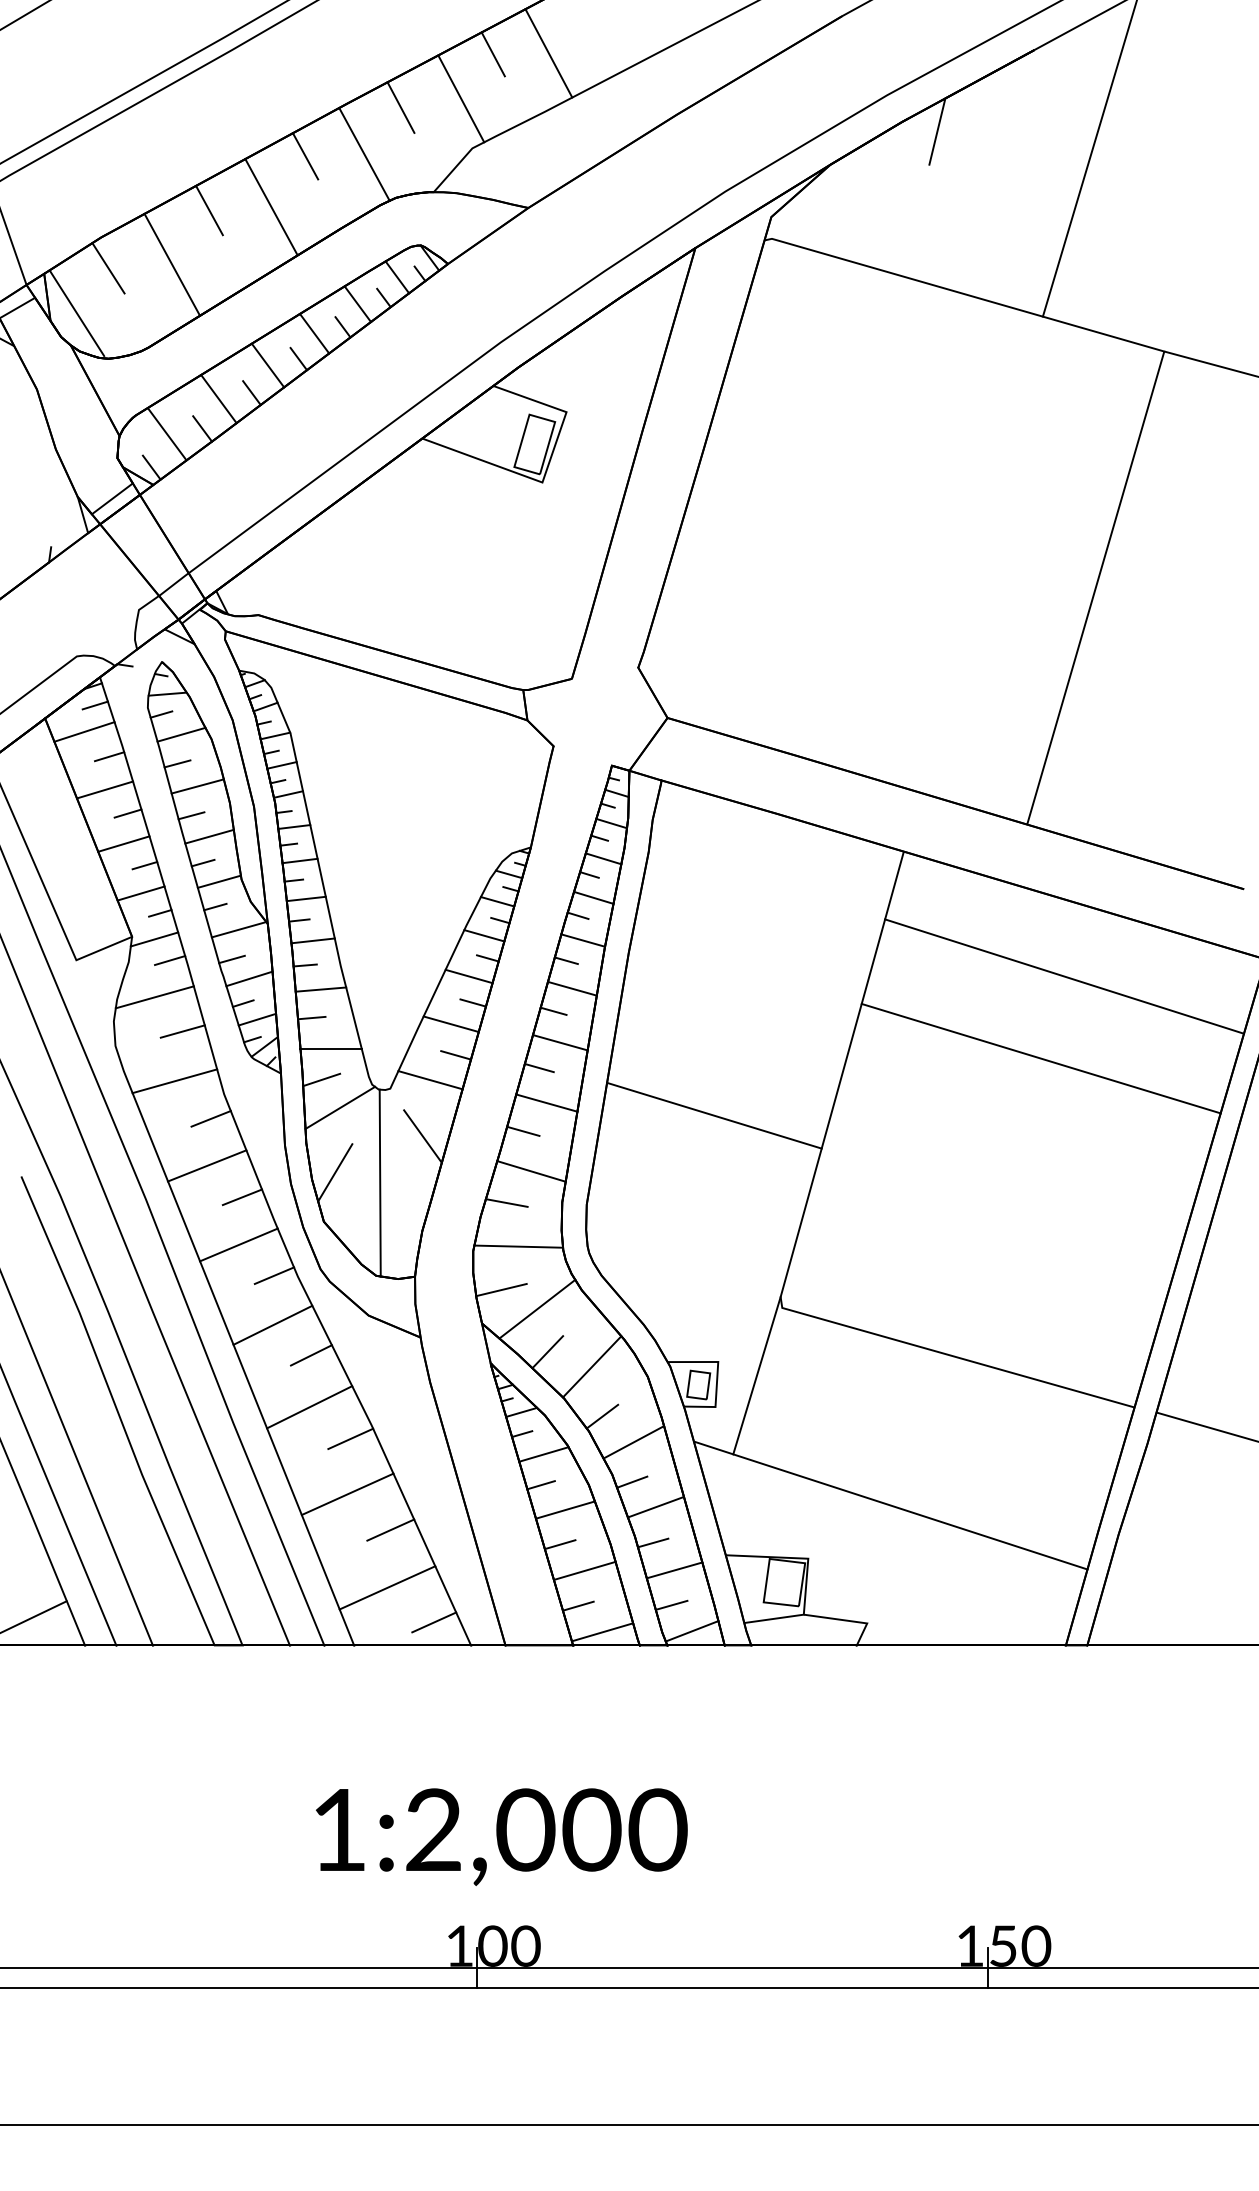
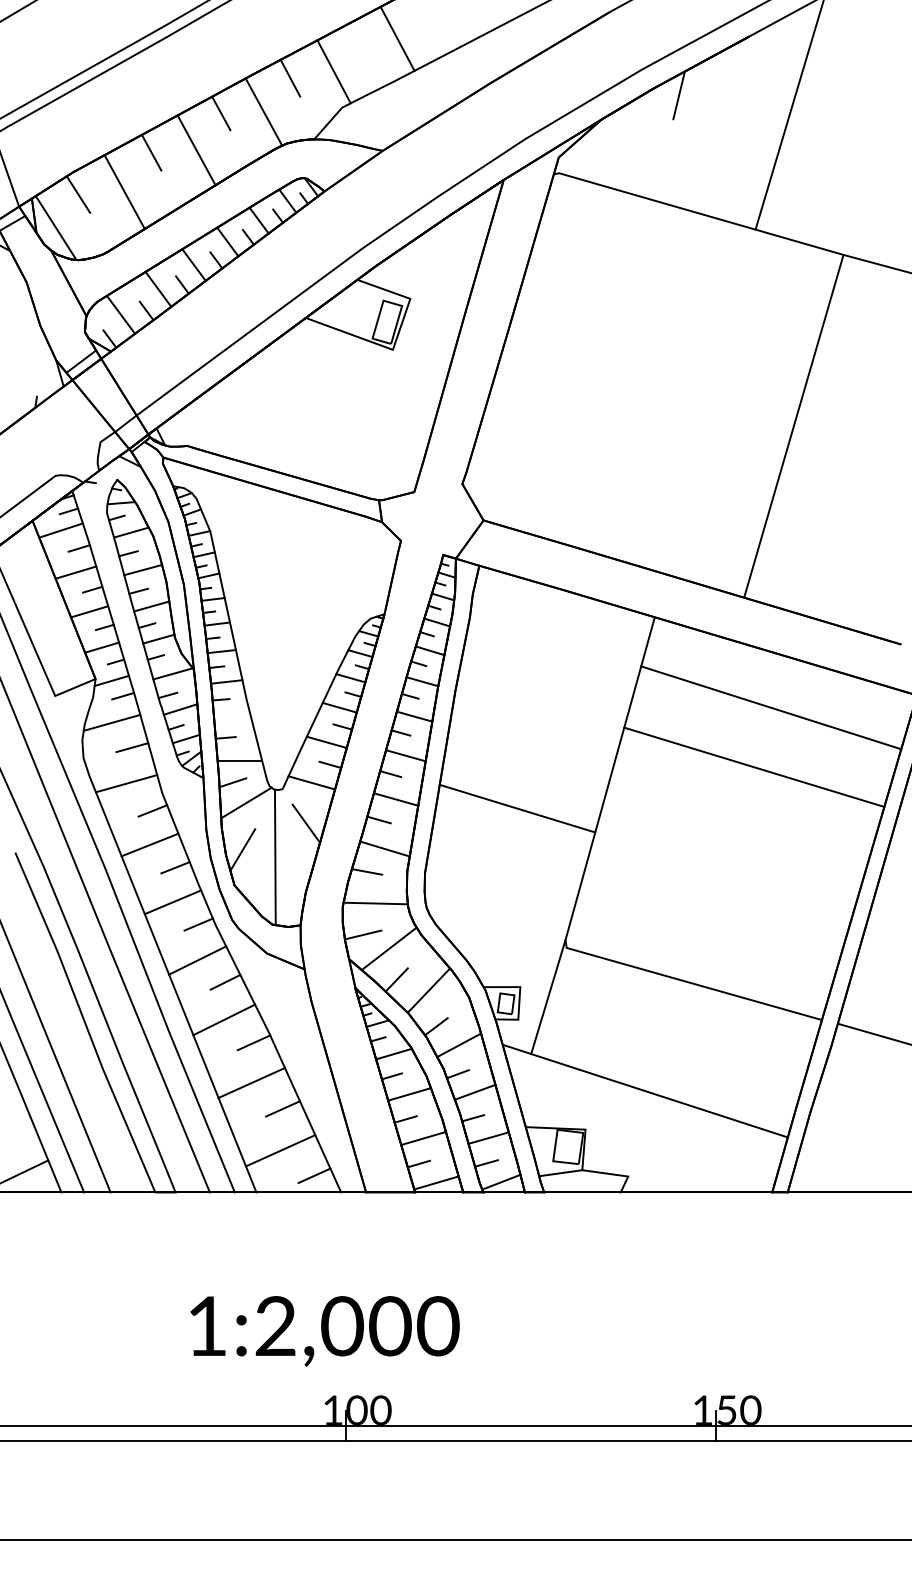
line: (492, 54) -> (356, 39), removed
line: (320, 989) -> (232, 717), removed
text: (501, 1836) -> (324, 1330), moved

